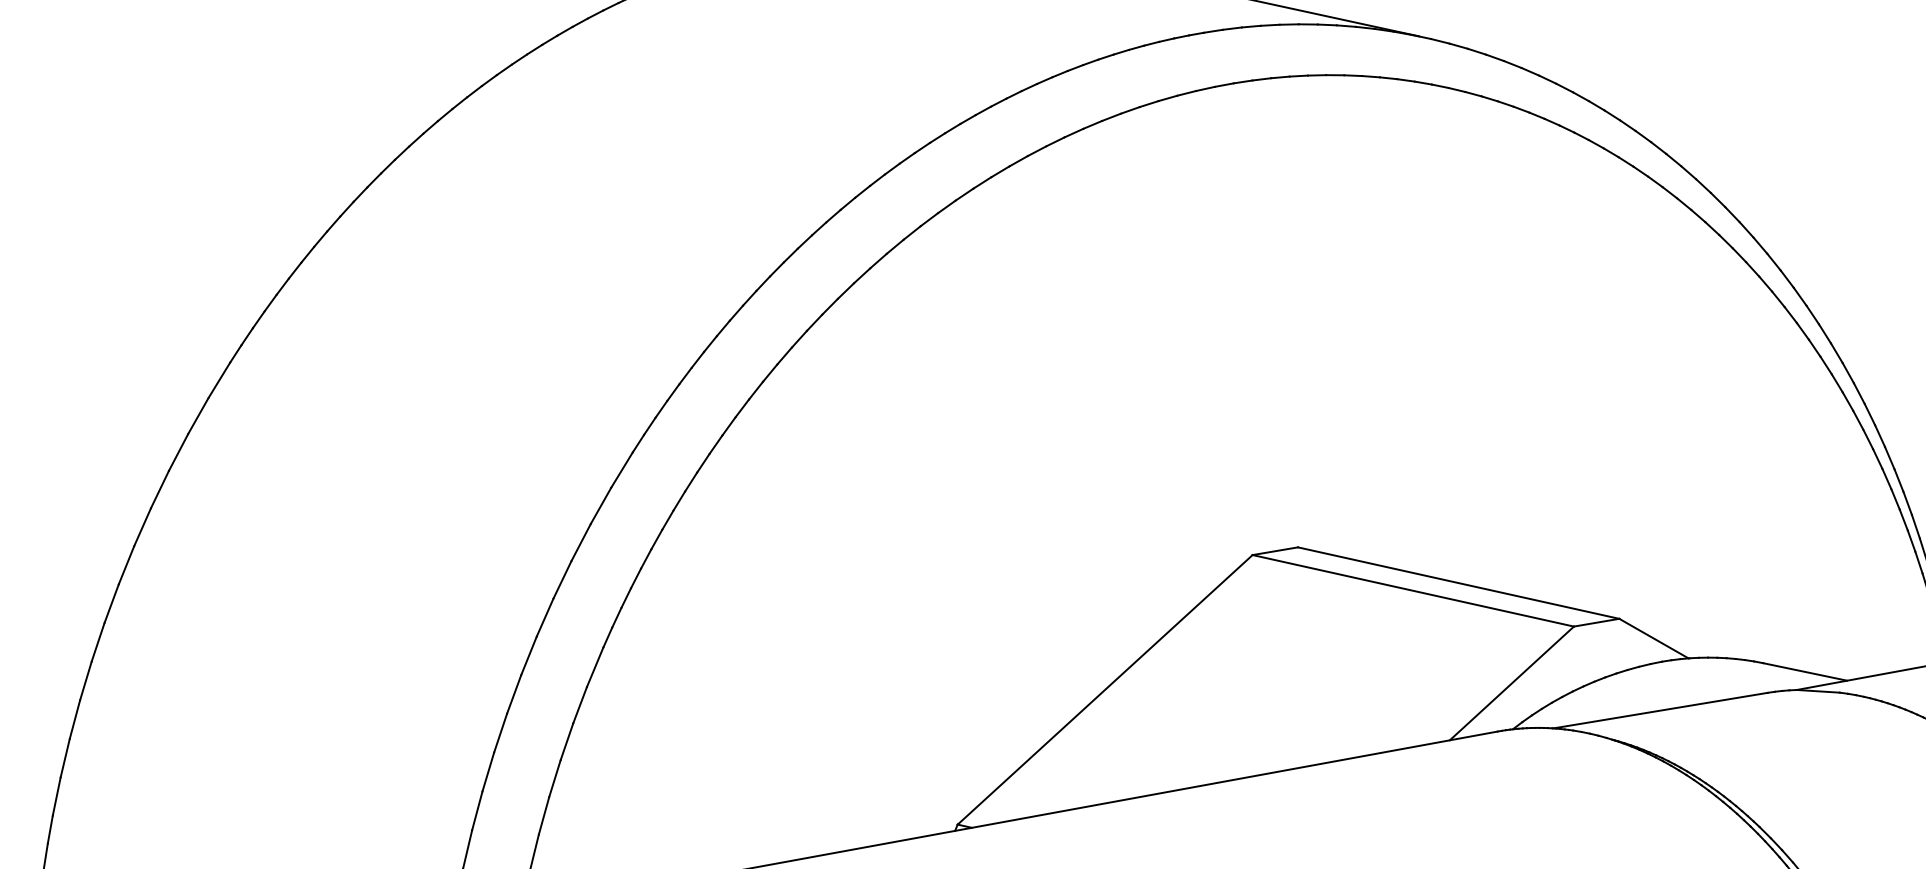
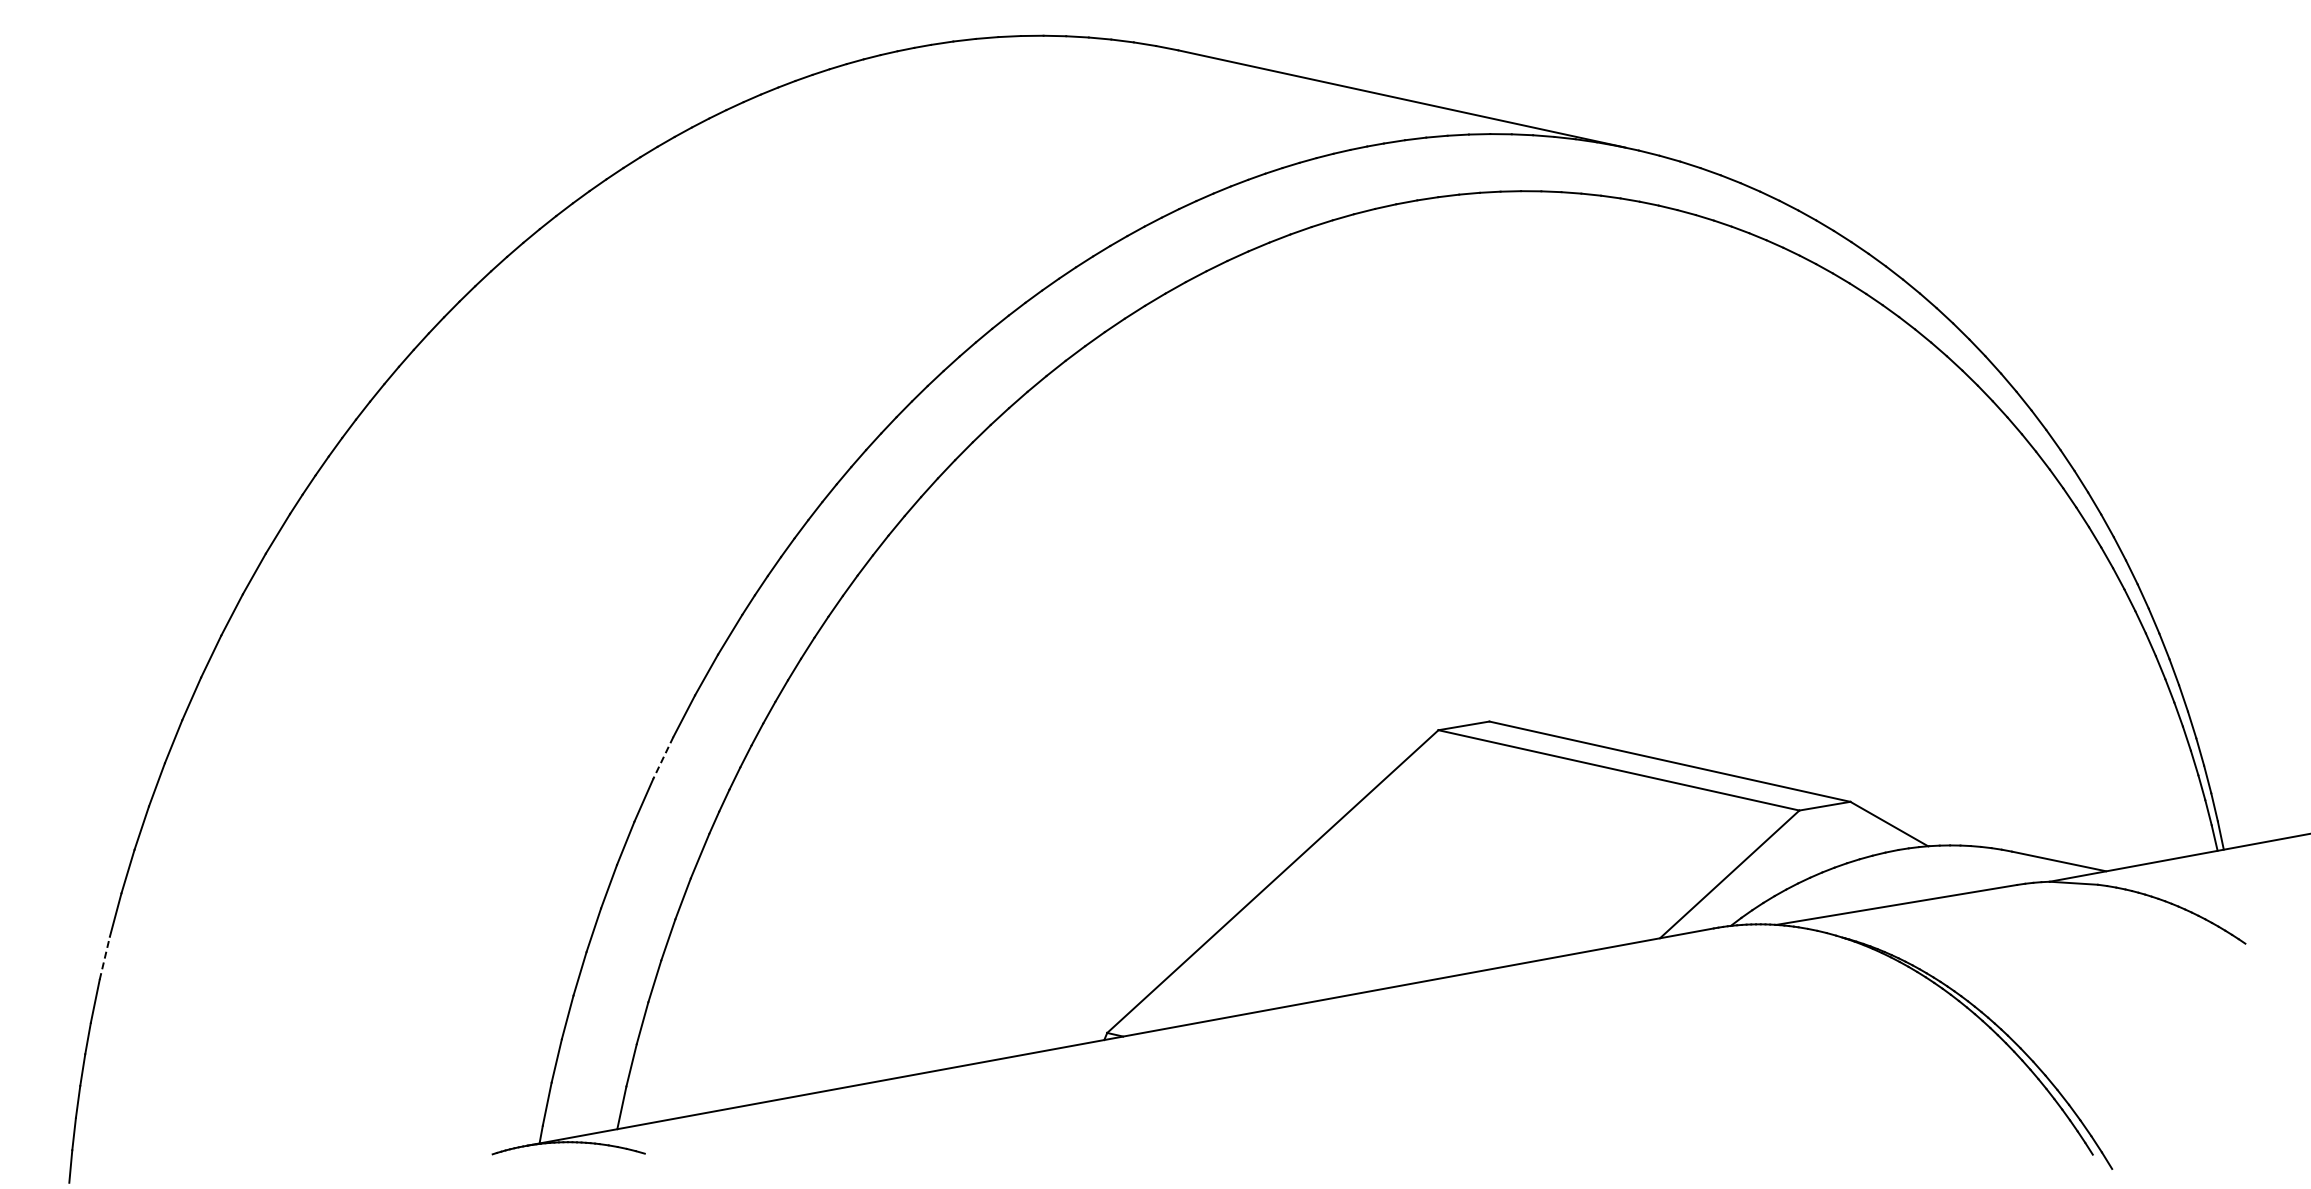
line: (562, 580) -> (663, 758), solid -> dashed
line: (64, 757) -> (104, 957), solid -> dashed

